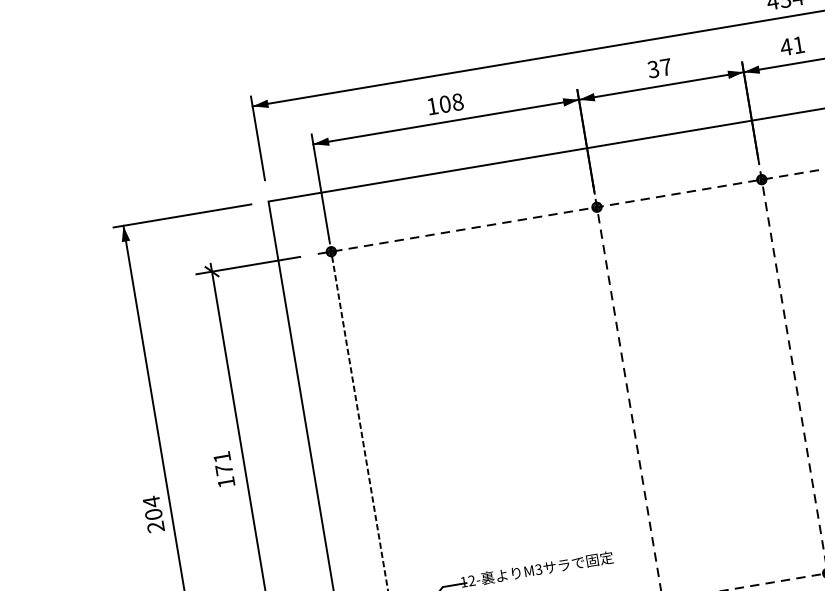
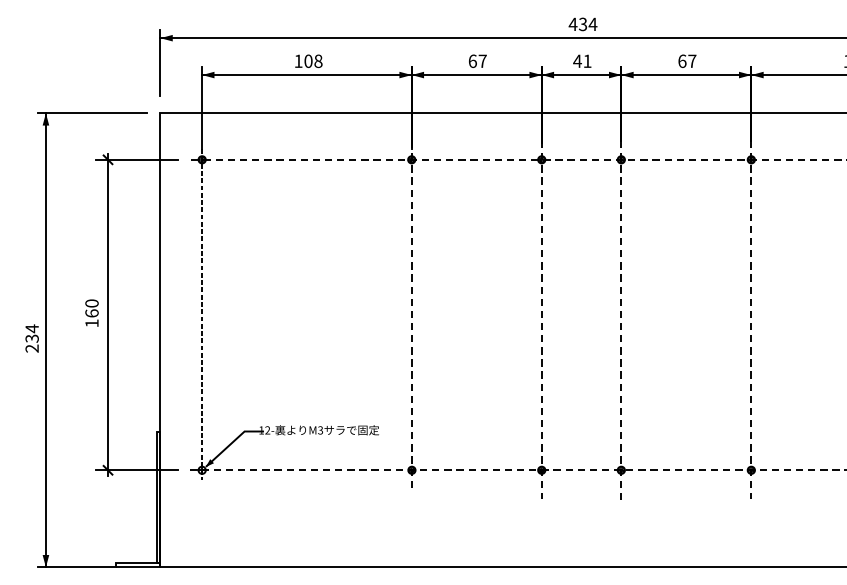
text: (652, 68) -> (472, 60), 37 -> 67
text: (222, 463) -> (91, 308), 171 -> 160
text: (152, 514) -> (31, 338), 204 -> 234

